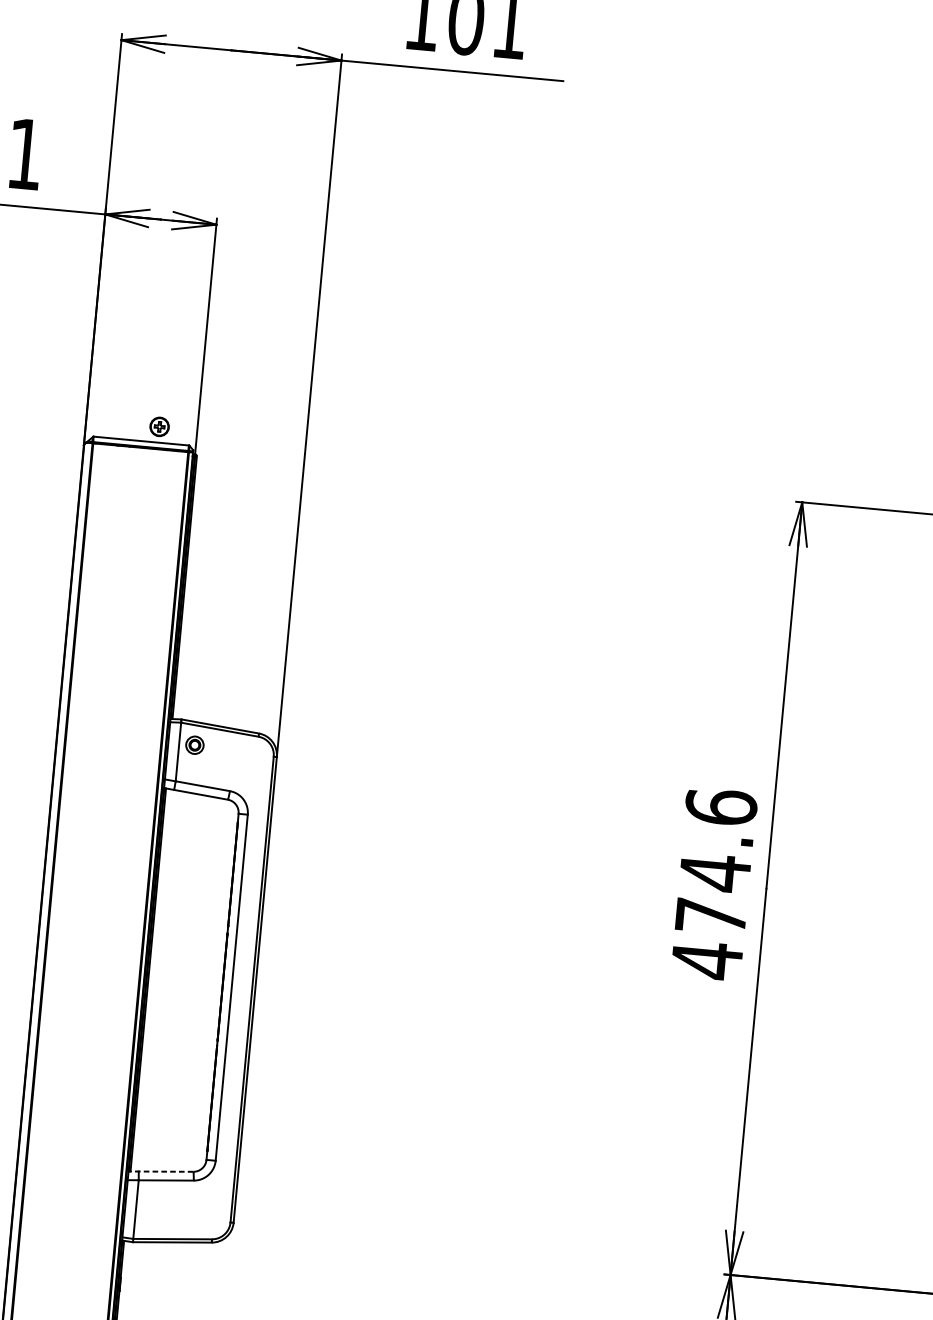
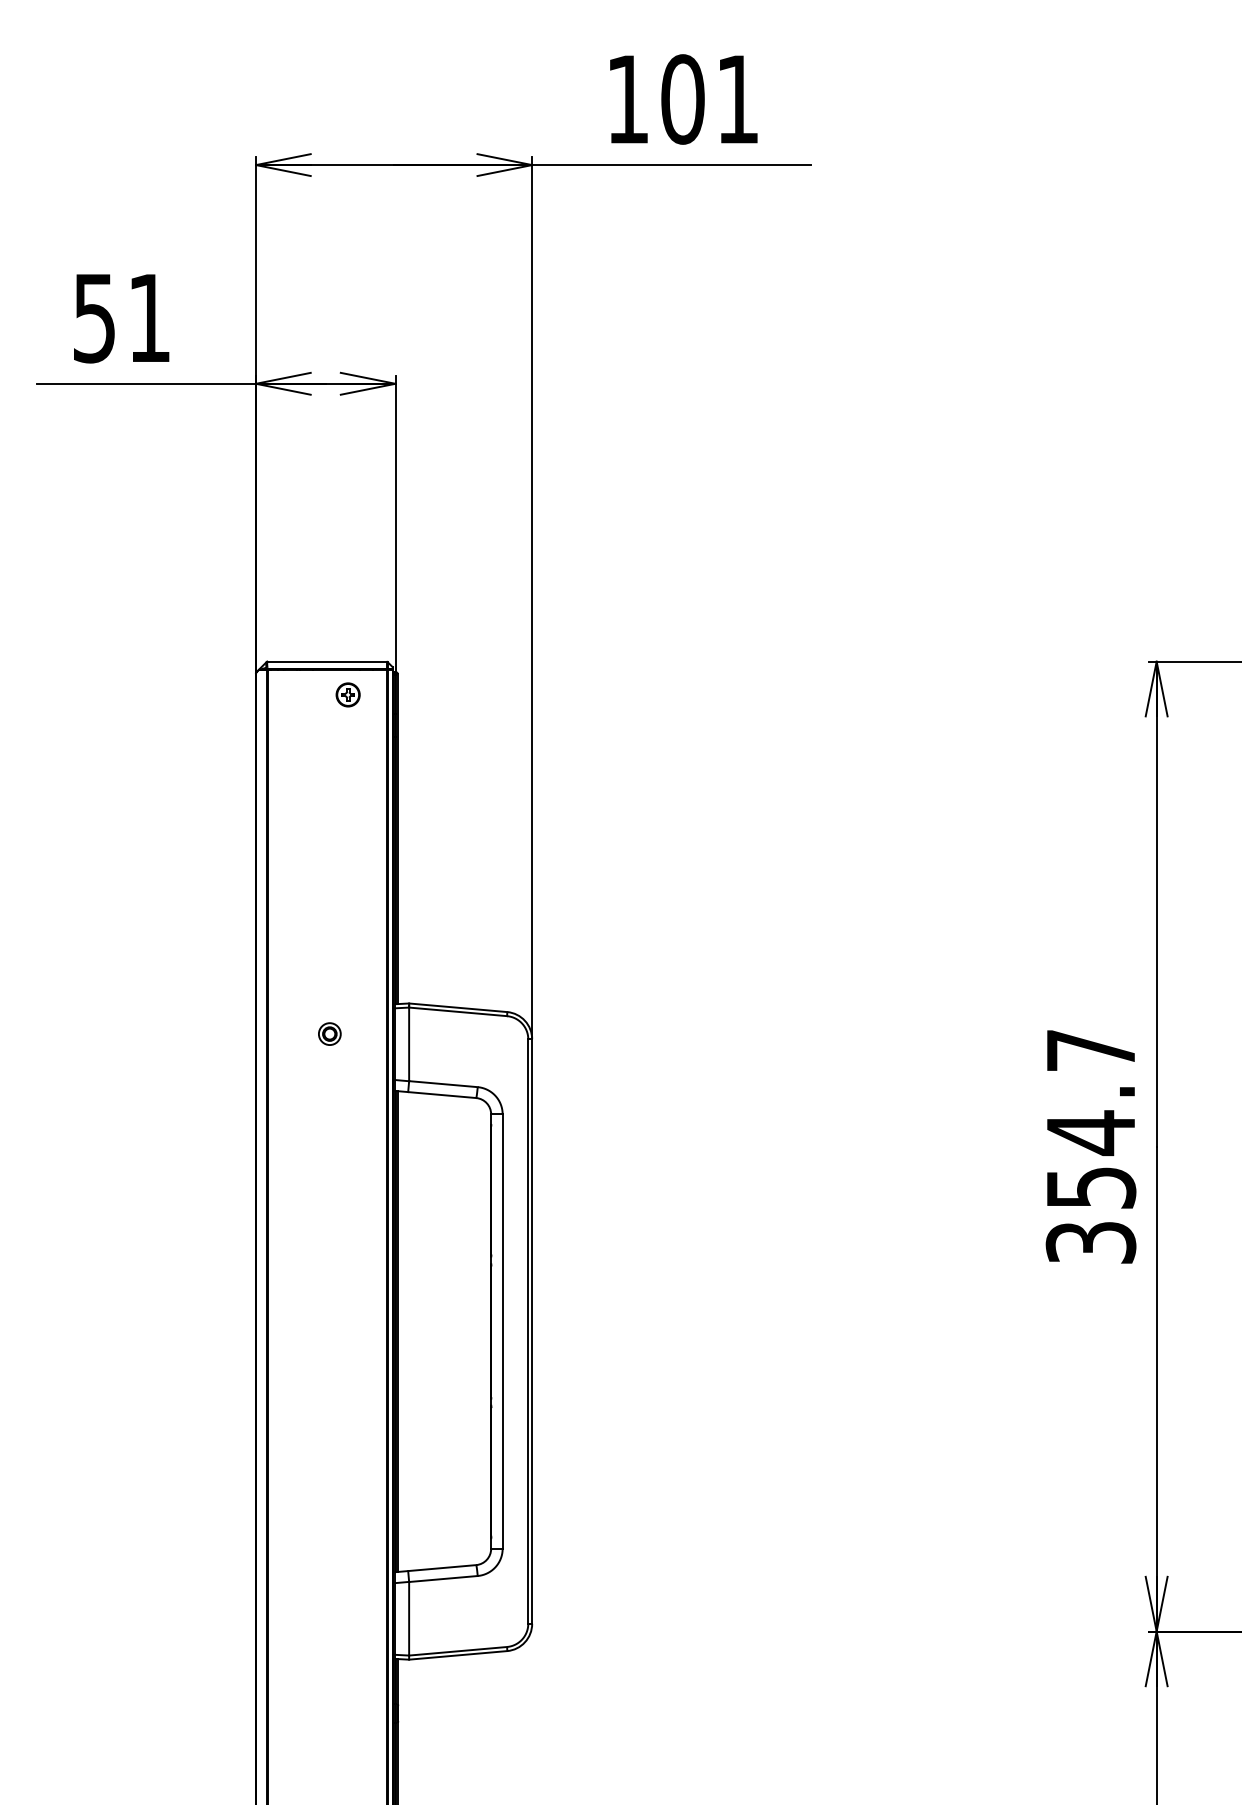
part: (159, 426) -> (347, 694), moved
part: (194, 744) -> (329, 1033), moved
text: (713, 883) -> (1090, 1146), 474.6 -> 354.7
line: (160, 1171) -> (435, 1568), dashed -> solid

